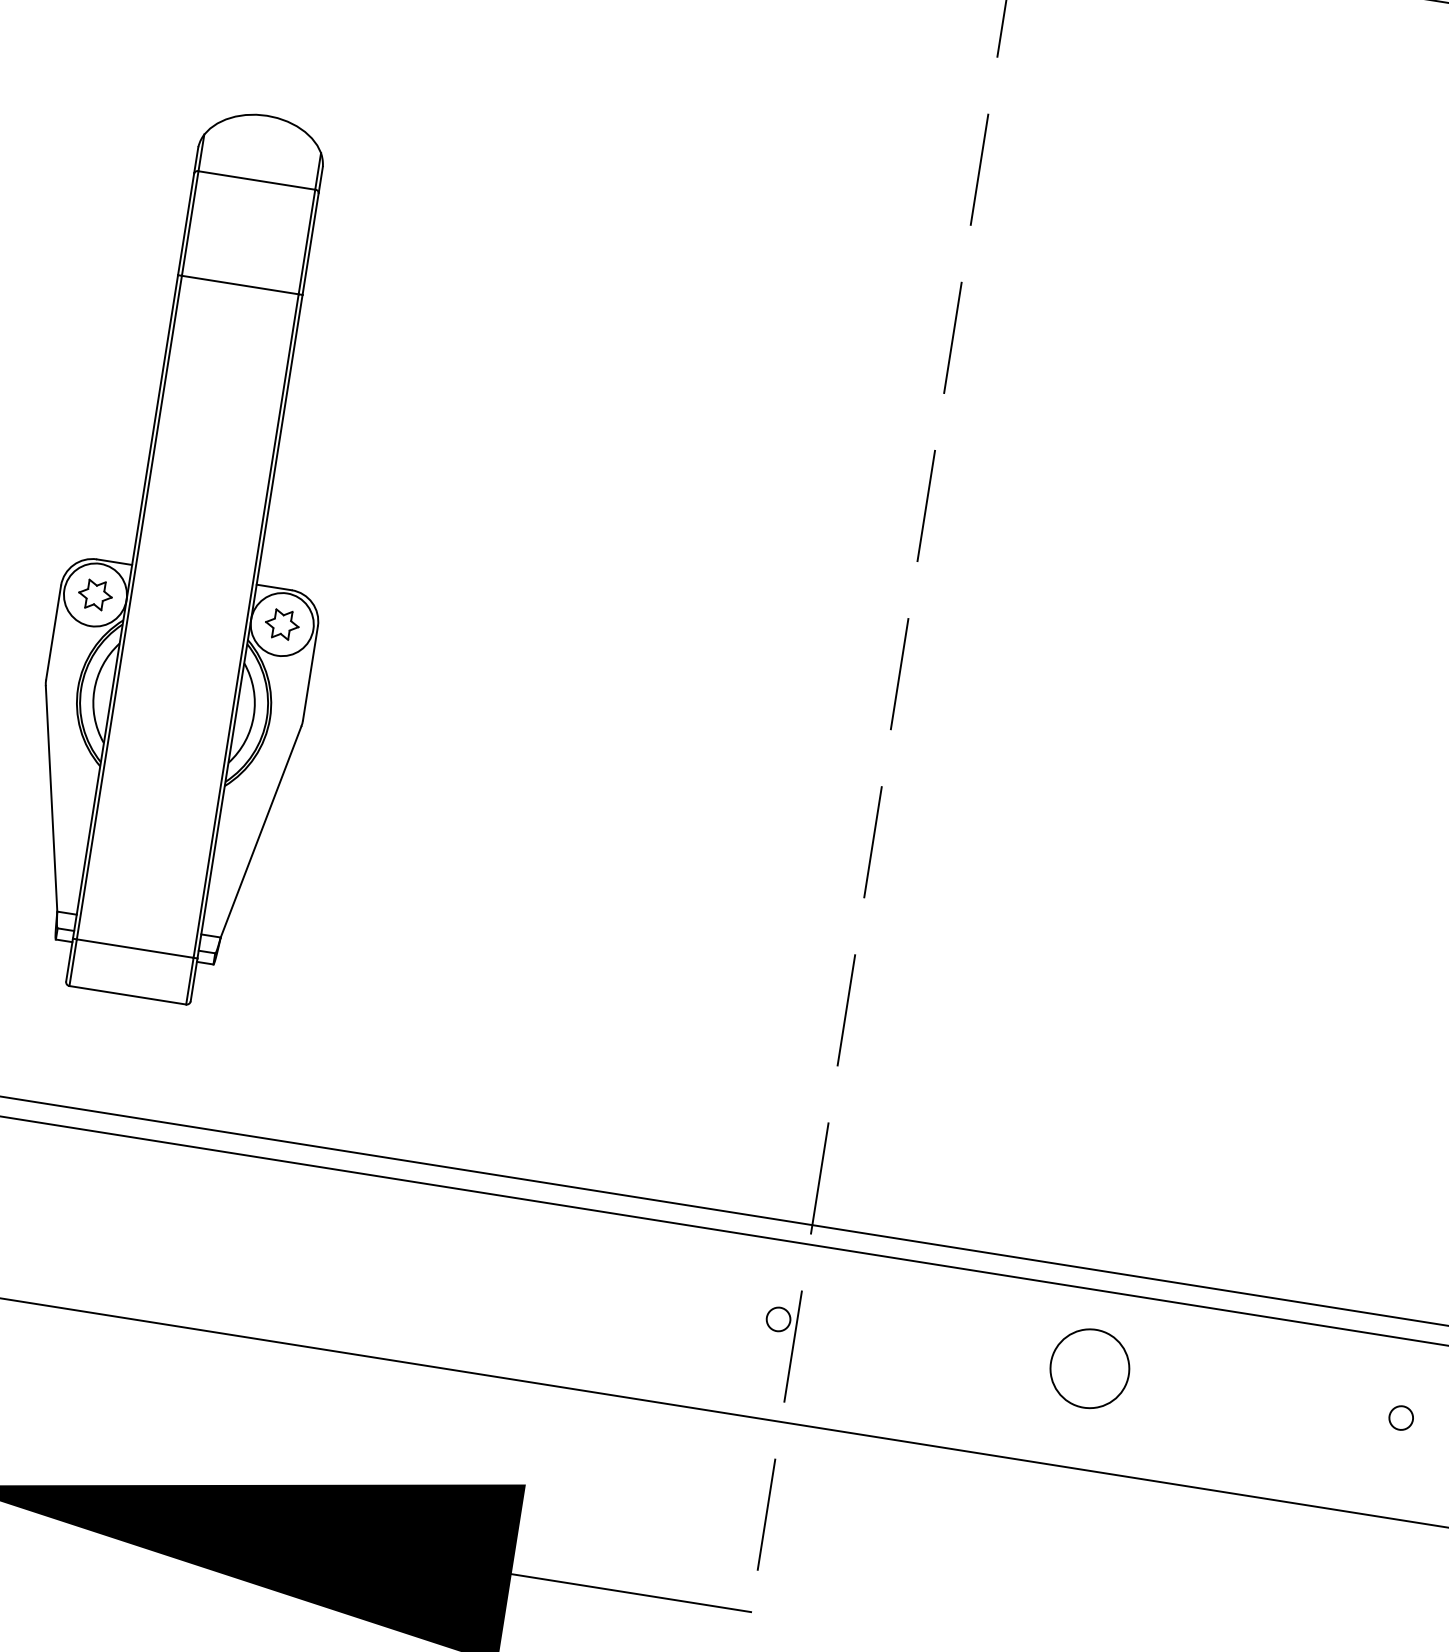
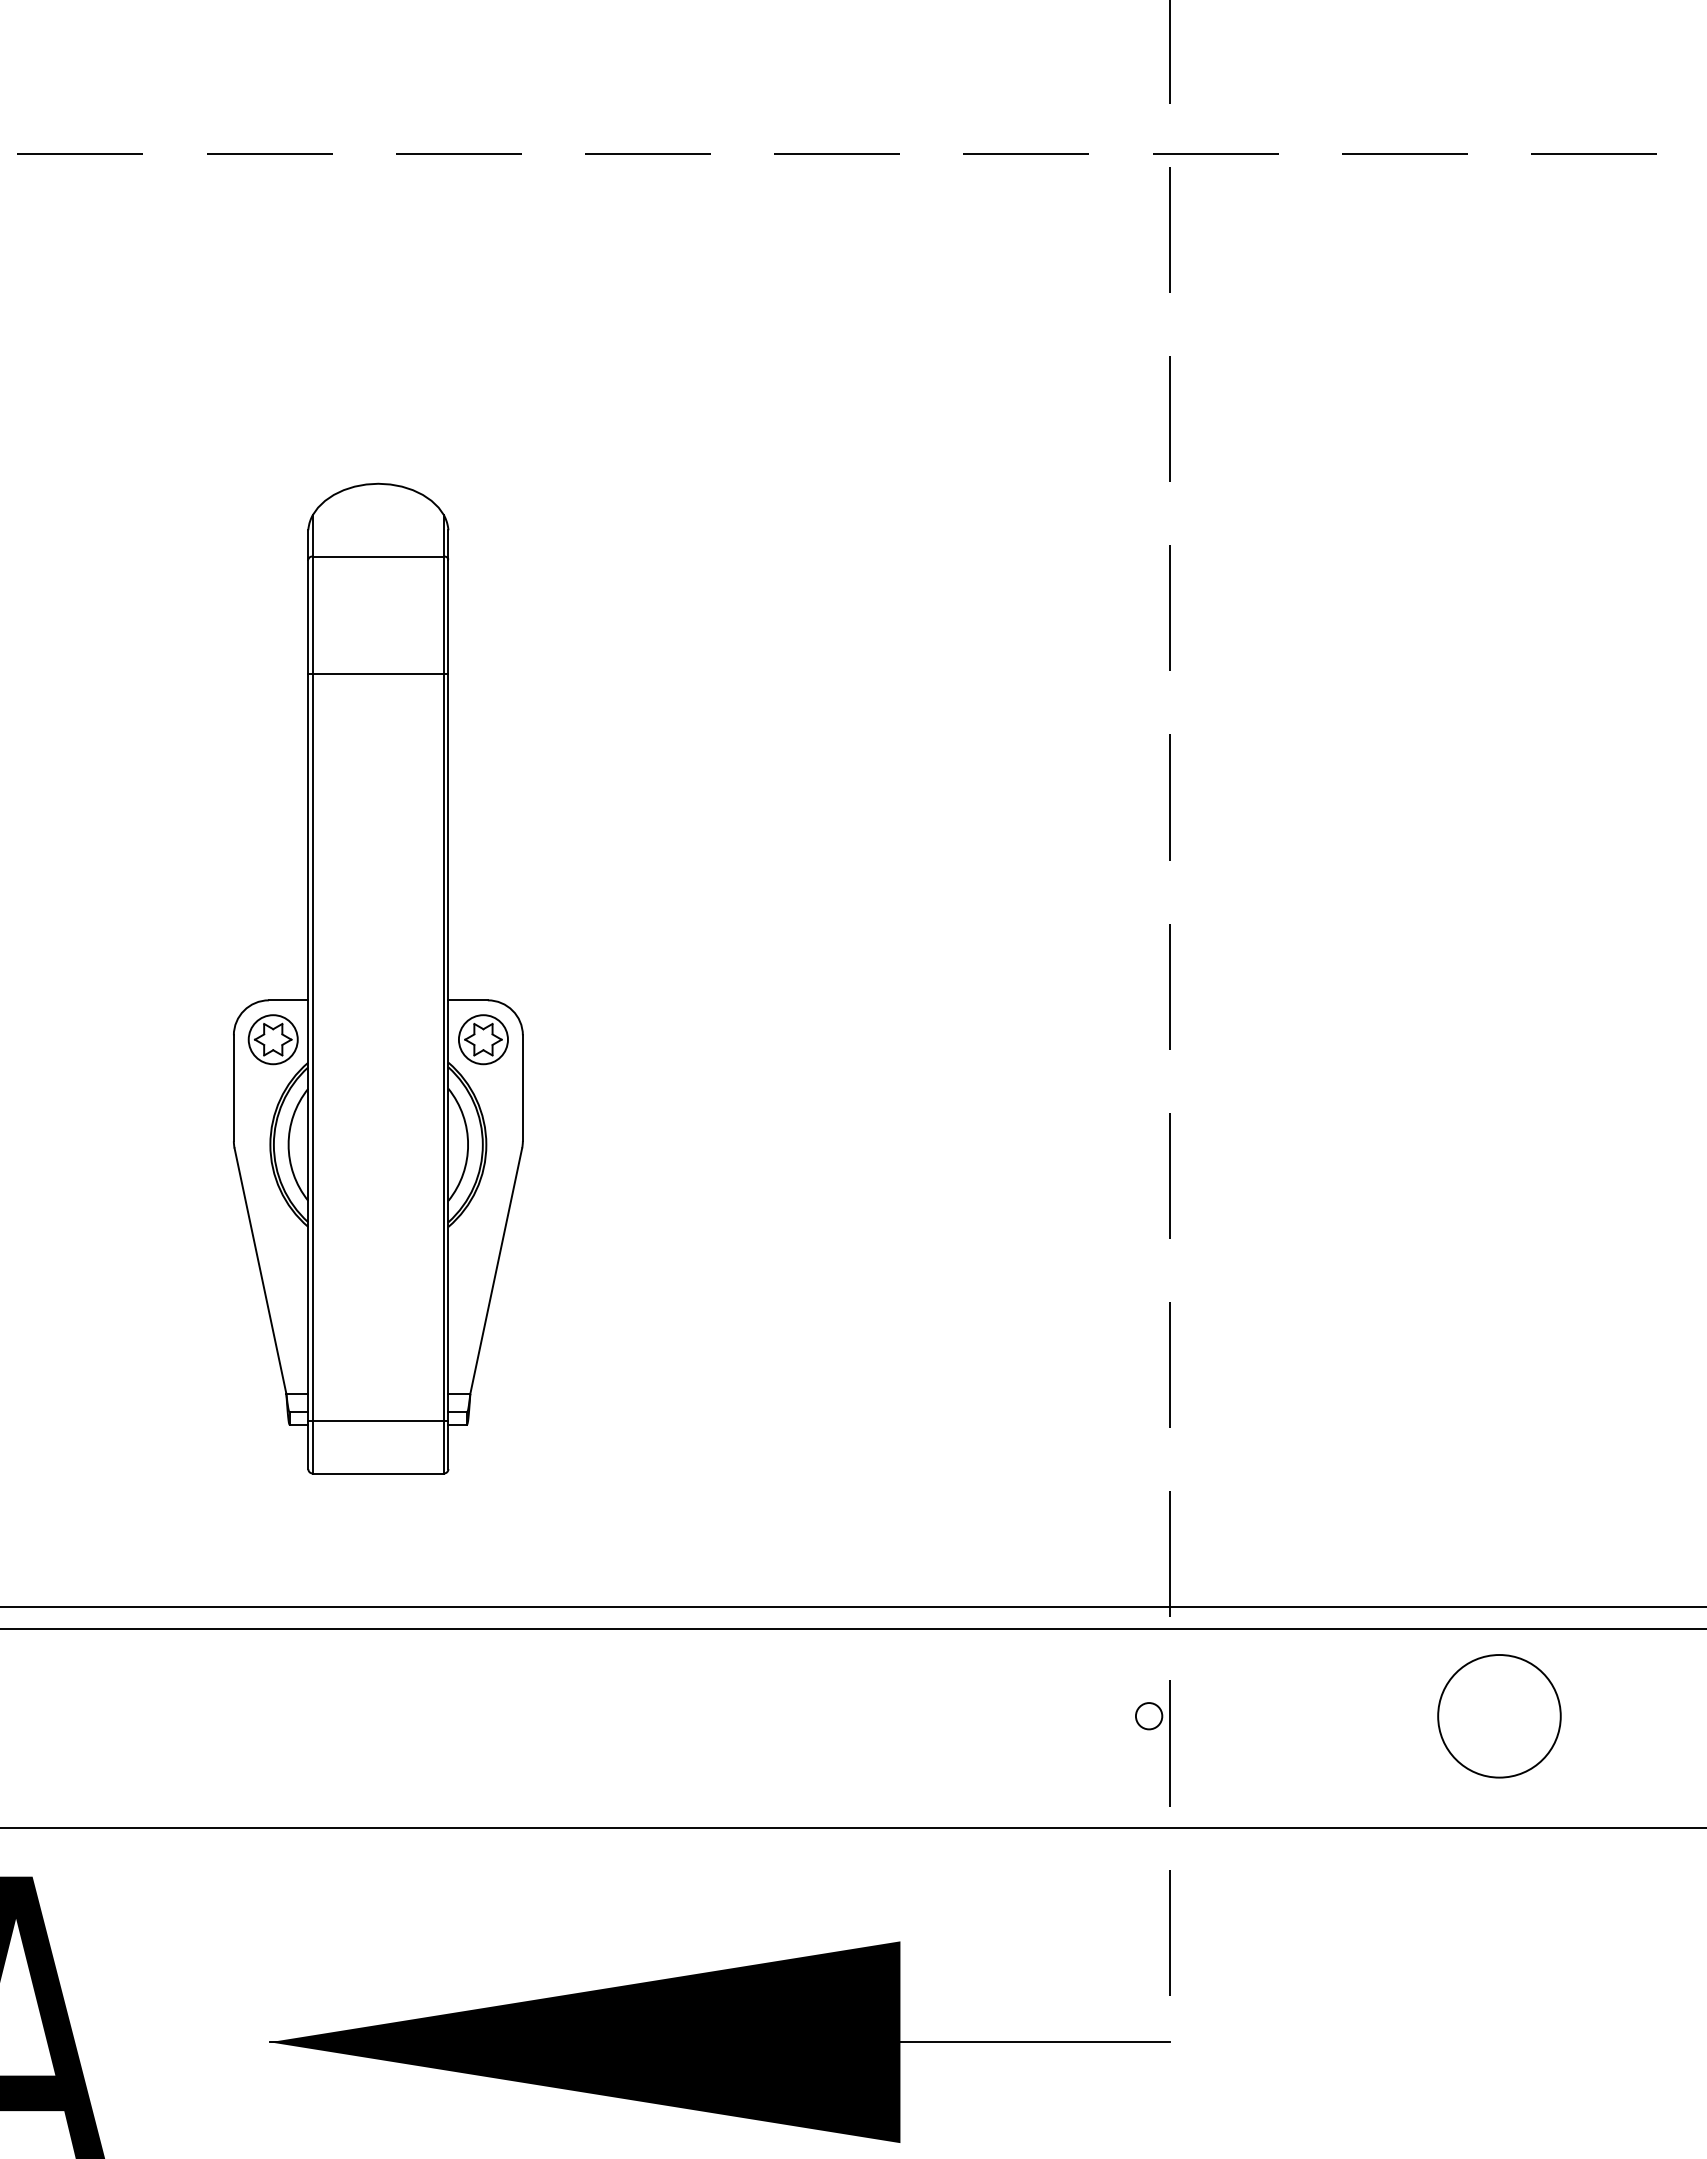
circle: (95, 594) -> (273, 1039), size x0.7
circle: (282, 624) -> (483, 1039), size x0.7
circle: (1090, 1368) -> (1499, 1715), size x1.4

